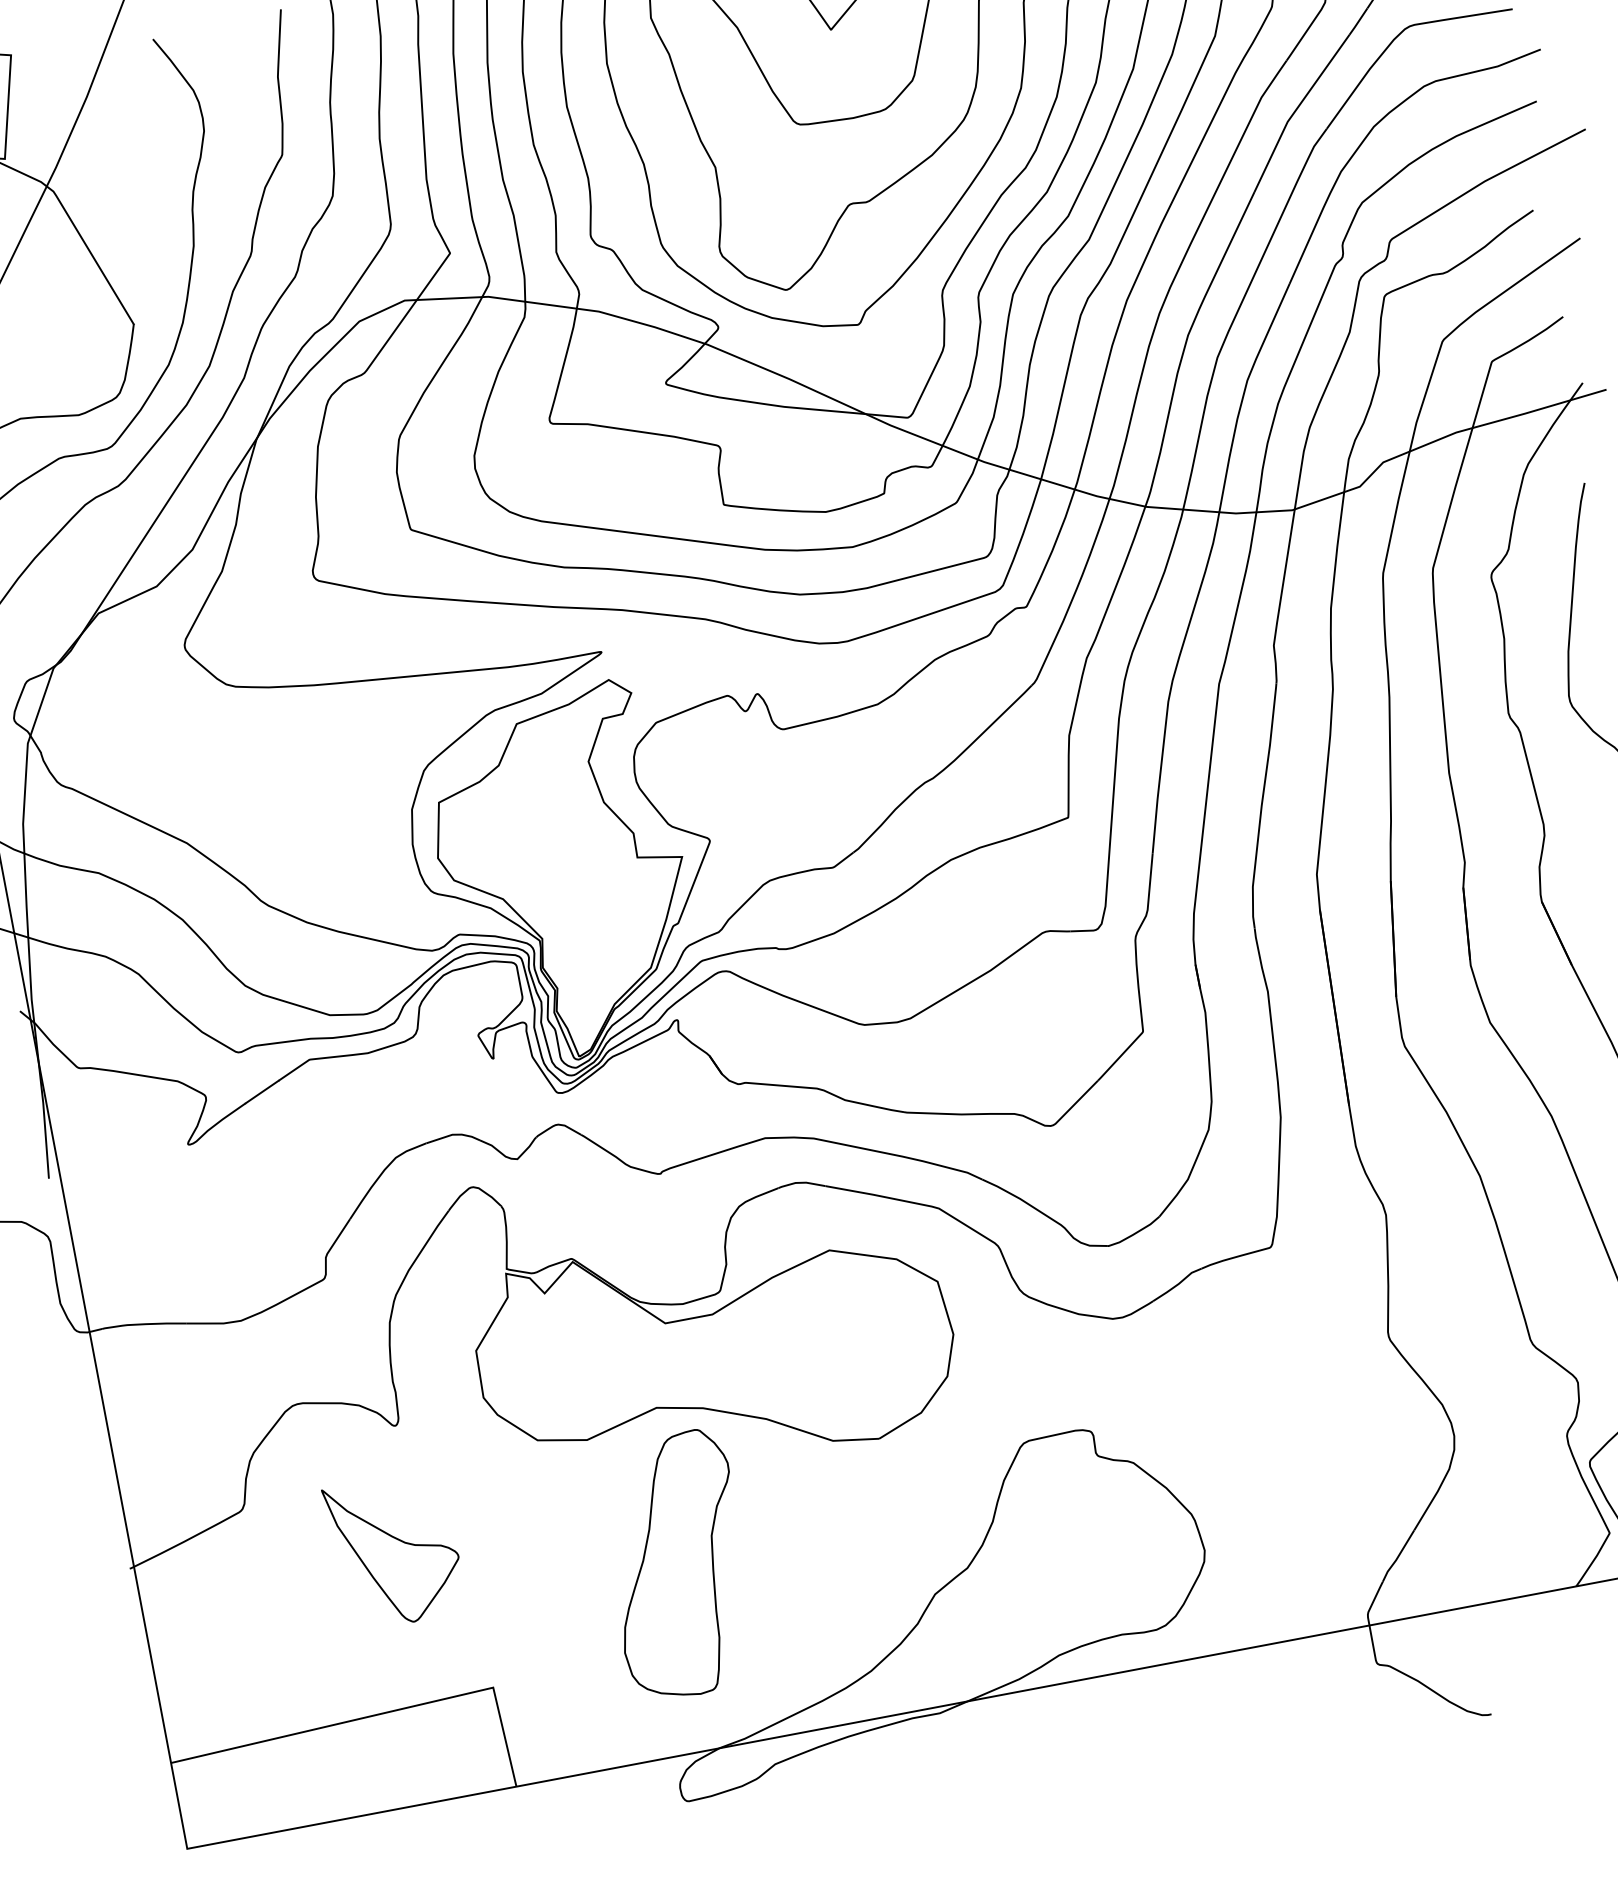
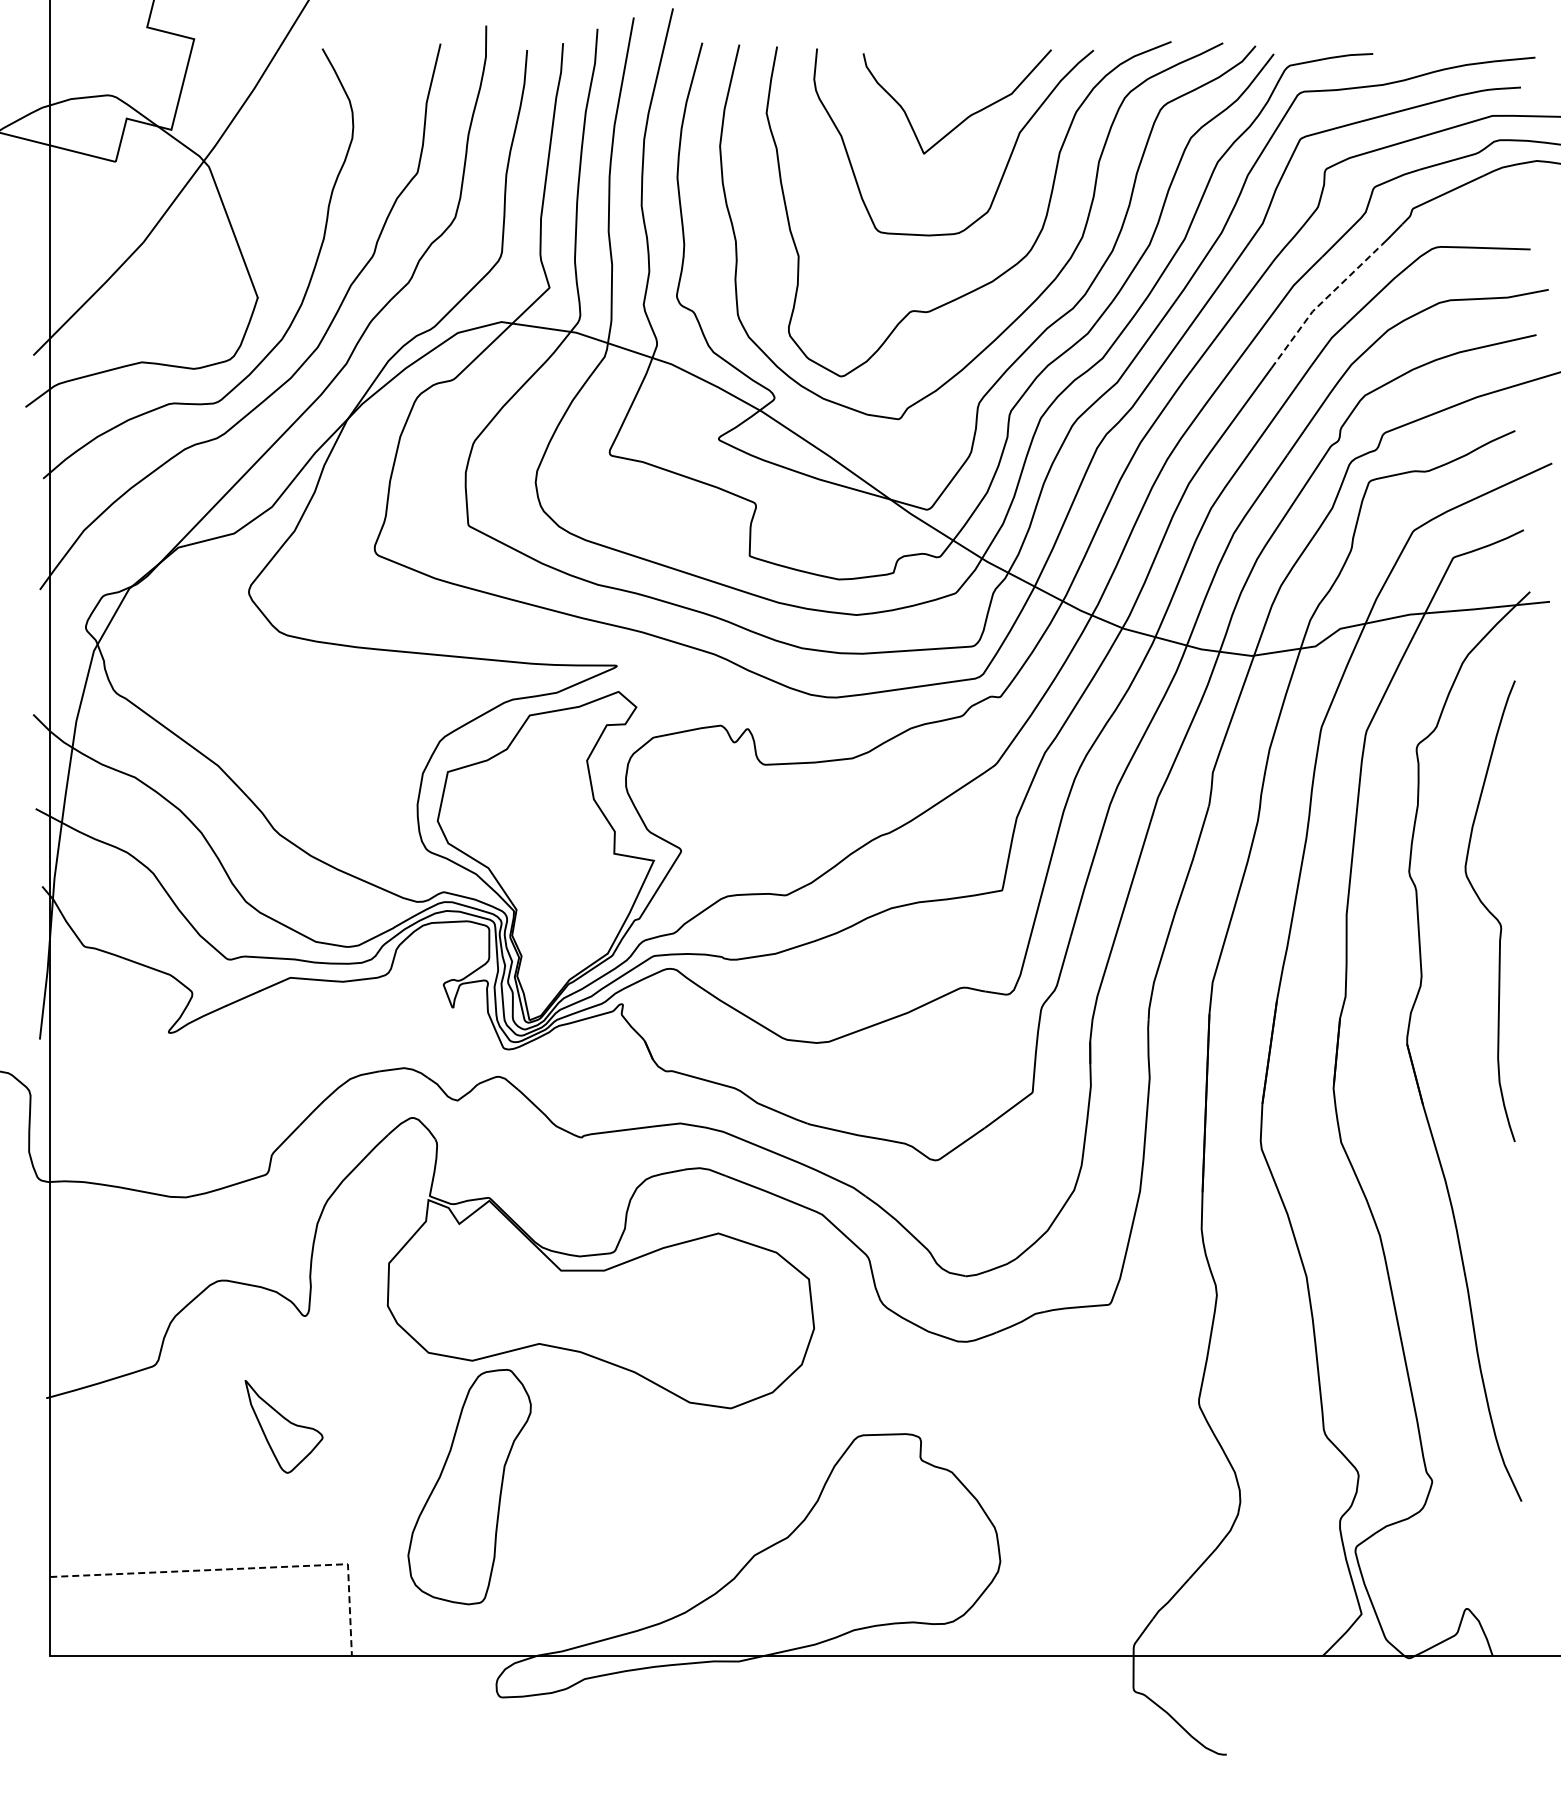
line: (1295, 111) -> (1321, 303), solid -> dashed
part: (394, 1550) -> (283, 1426), size x0.7
part: (677, 1566) -> (469, 1487), moved
line: (383, 1713) -> (246, 1568), solid -> dashed

